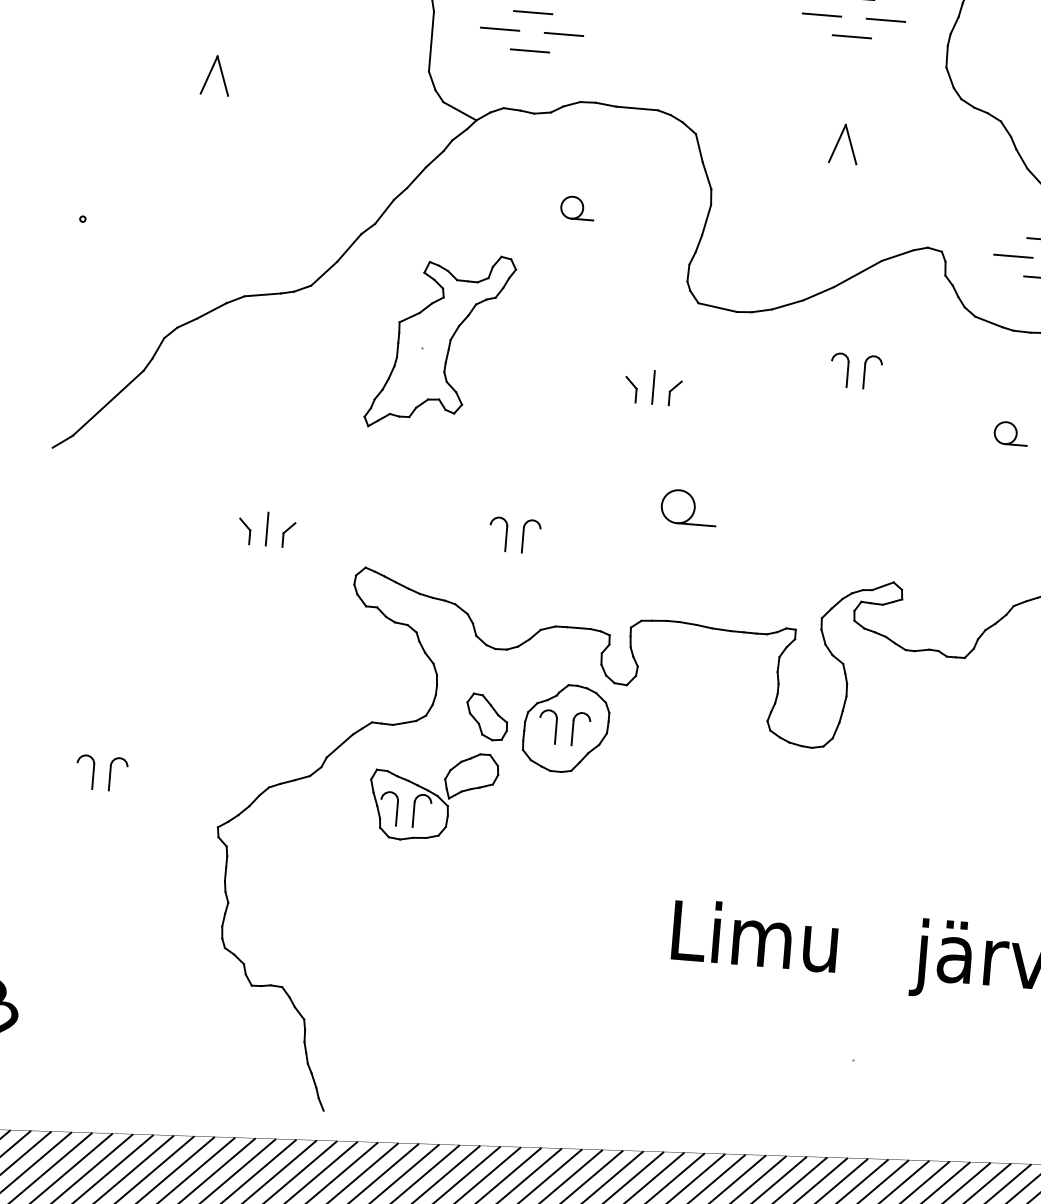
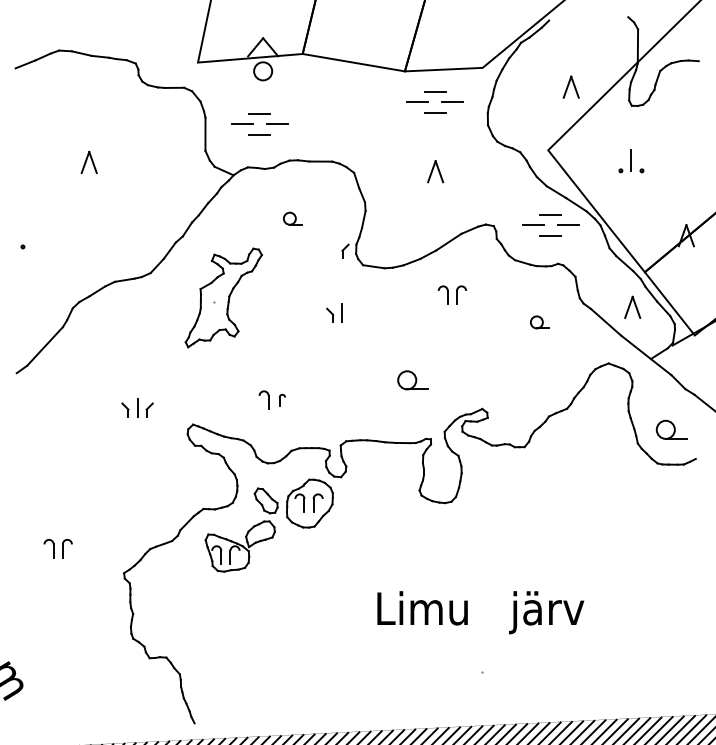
part: (675, 391) -> (345, 250), moved
part: (687, 507) -> (412, 380), moved
part: (531, 535) -> (282, 399), size x0.6

